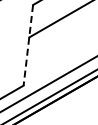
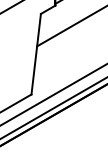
line: (28, 45) -> (36, 54), dashed -> solid

